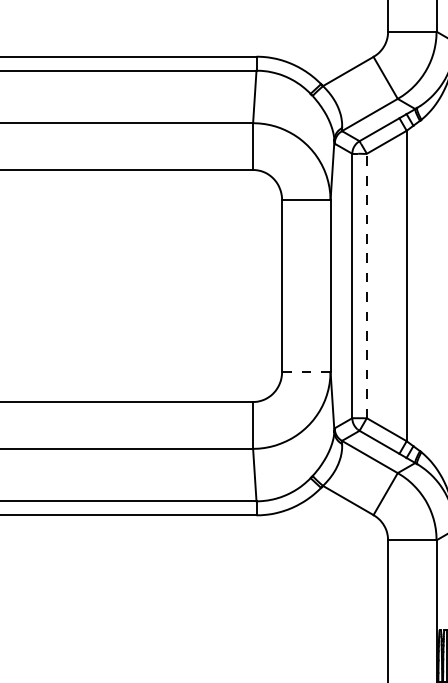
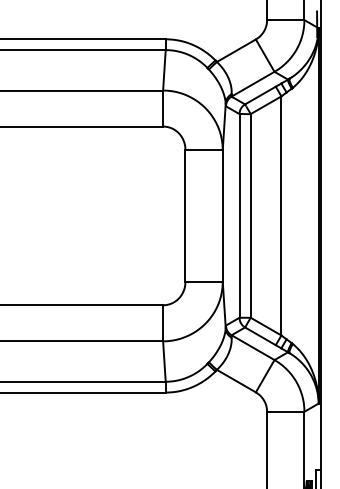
line: (366, 285) -> (250, 215), dashed -> solid
line: (306, 372) -> (204, 282), dashed -> solid

